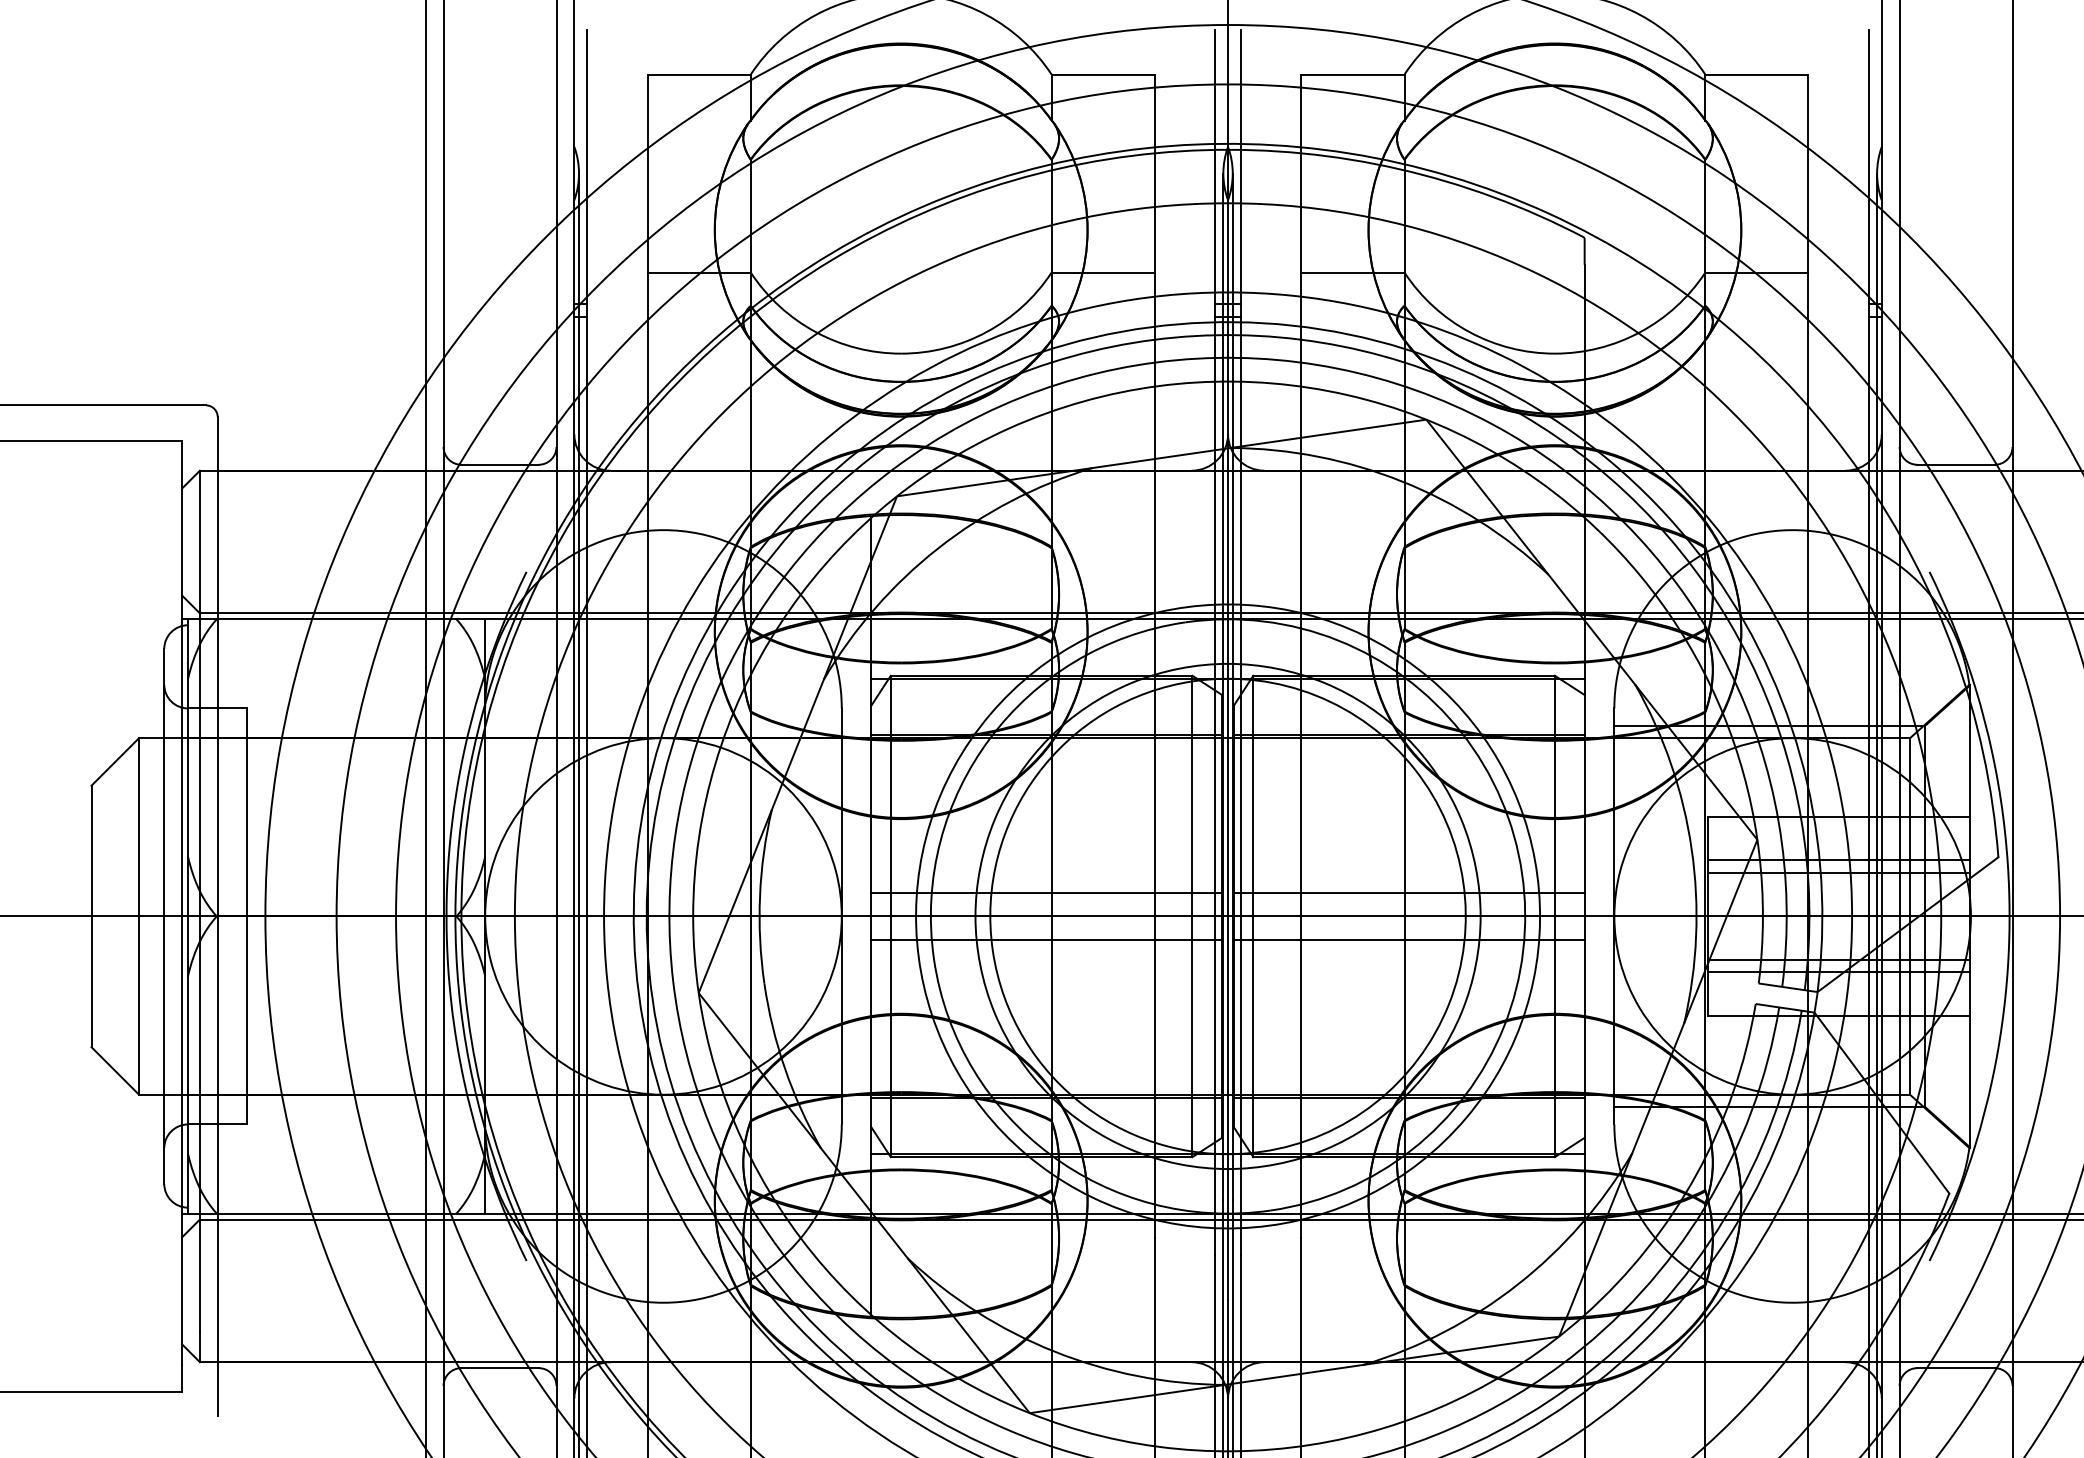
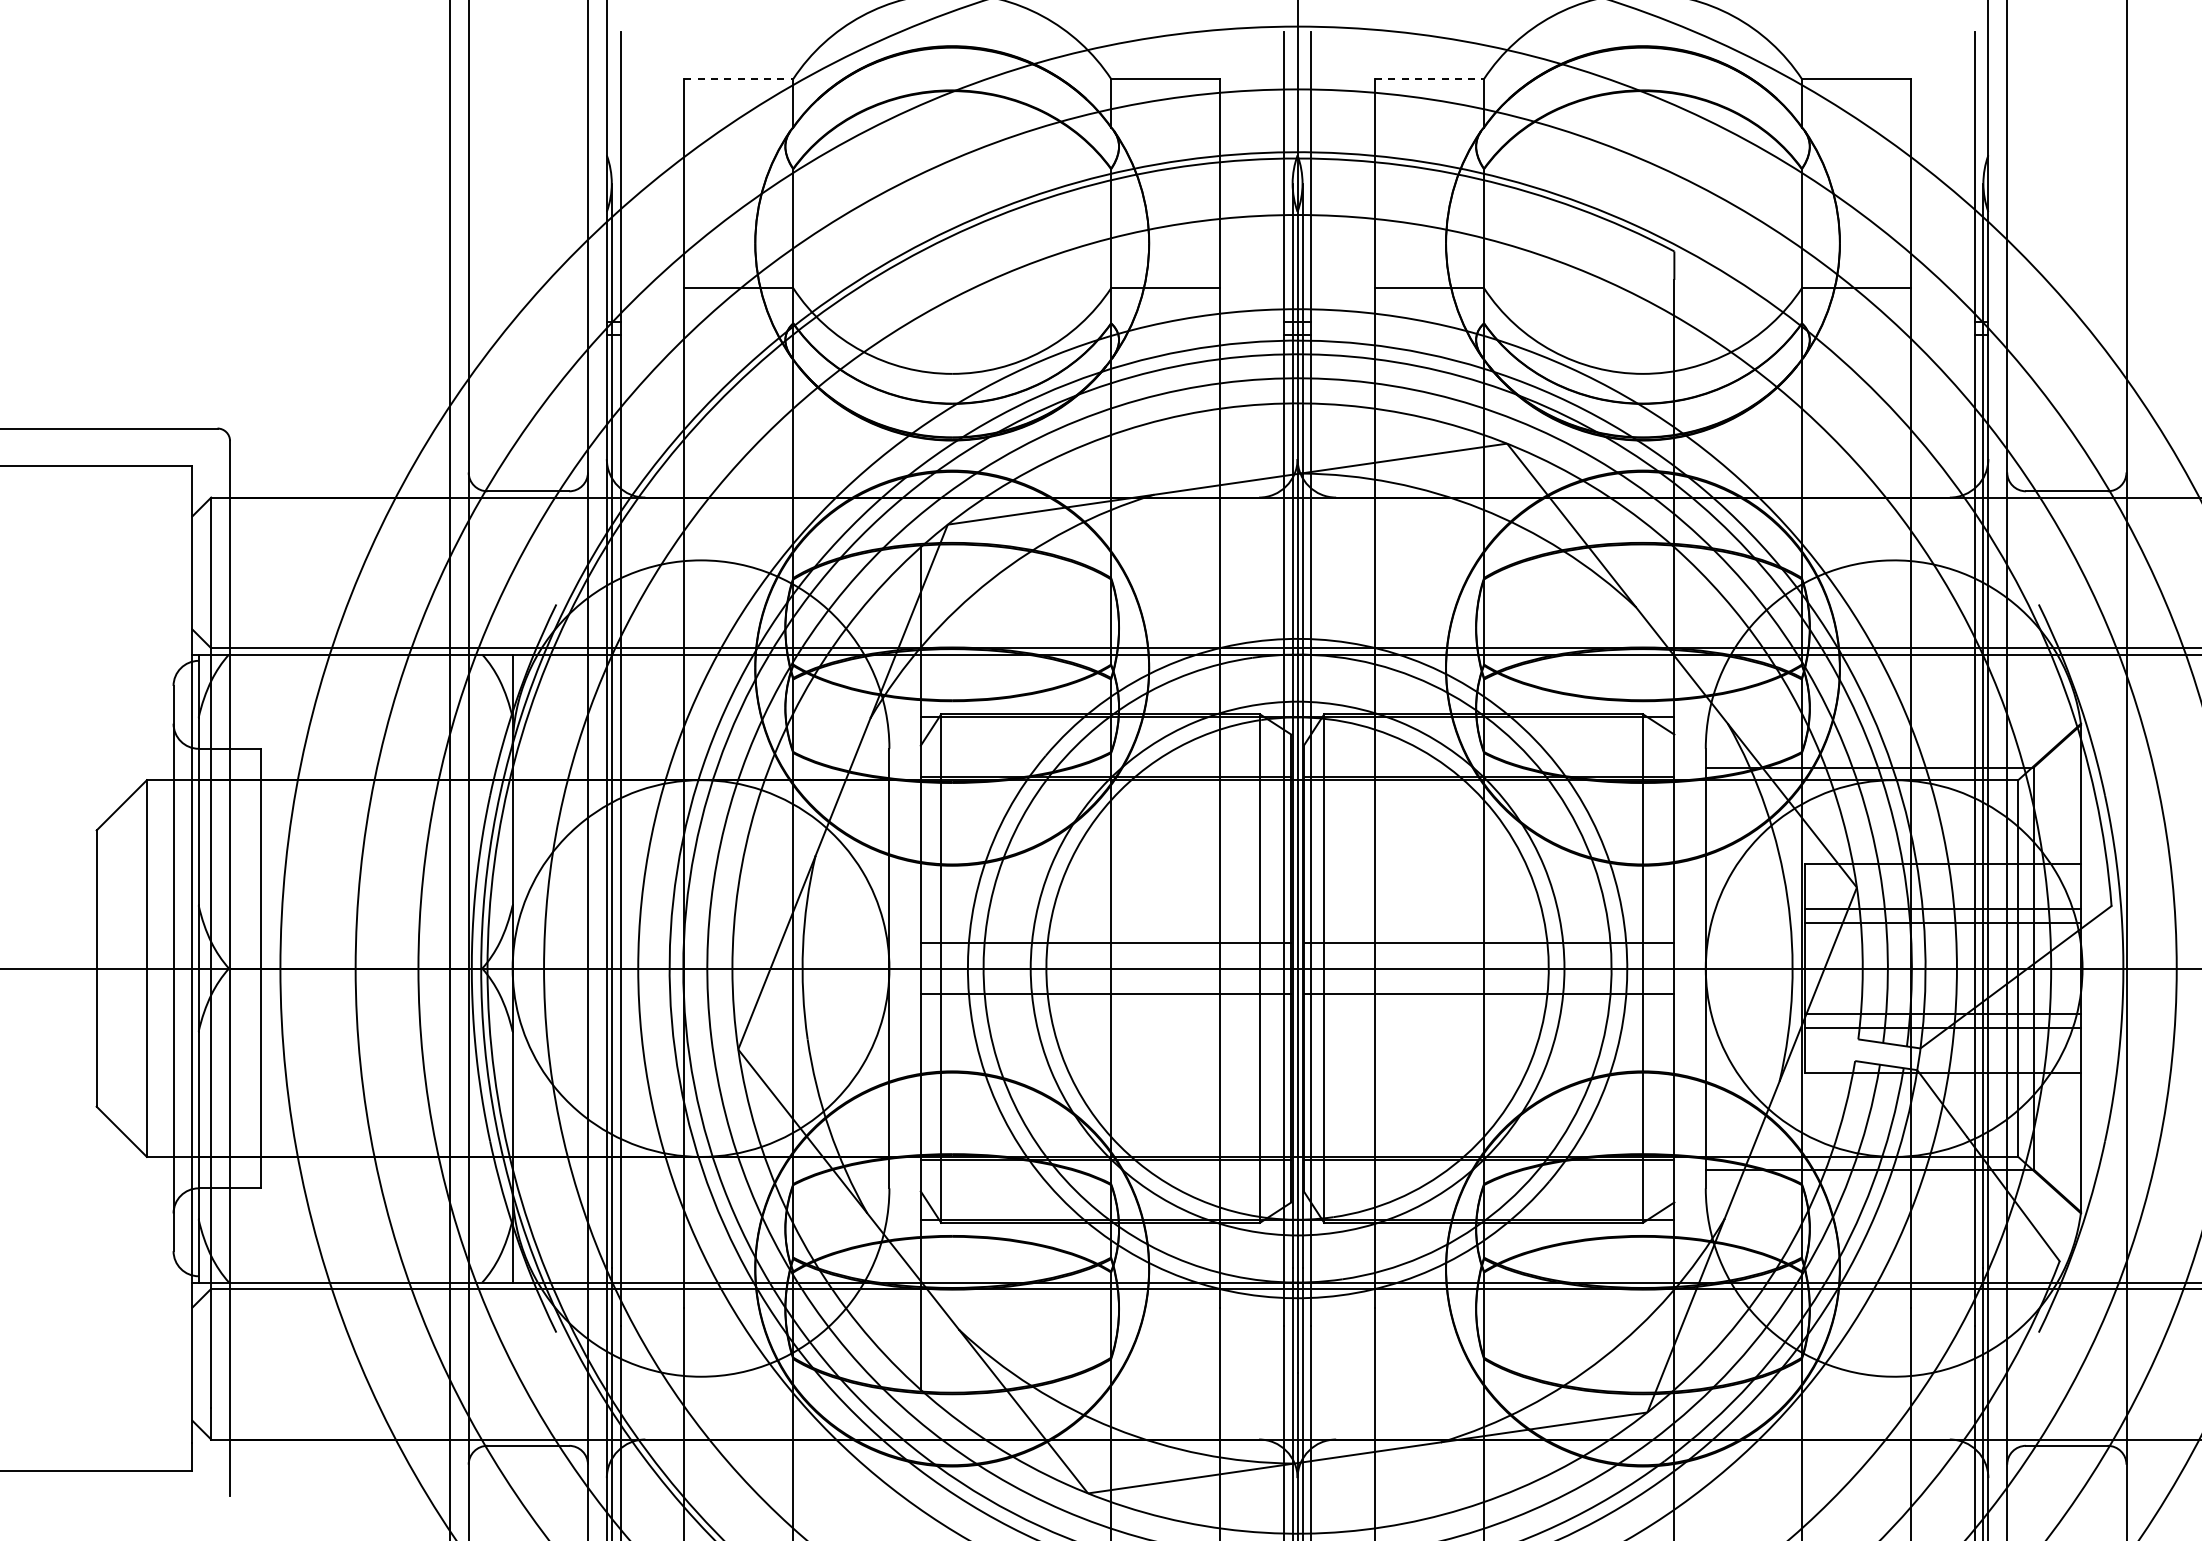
line: (699, 74) -> (739, 78), solid -> dashed
line: (1353, 74) -> (1430, 78), solid -> dashed

